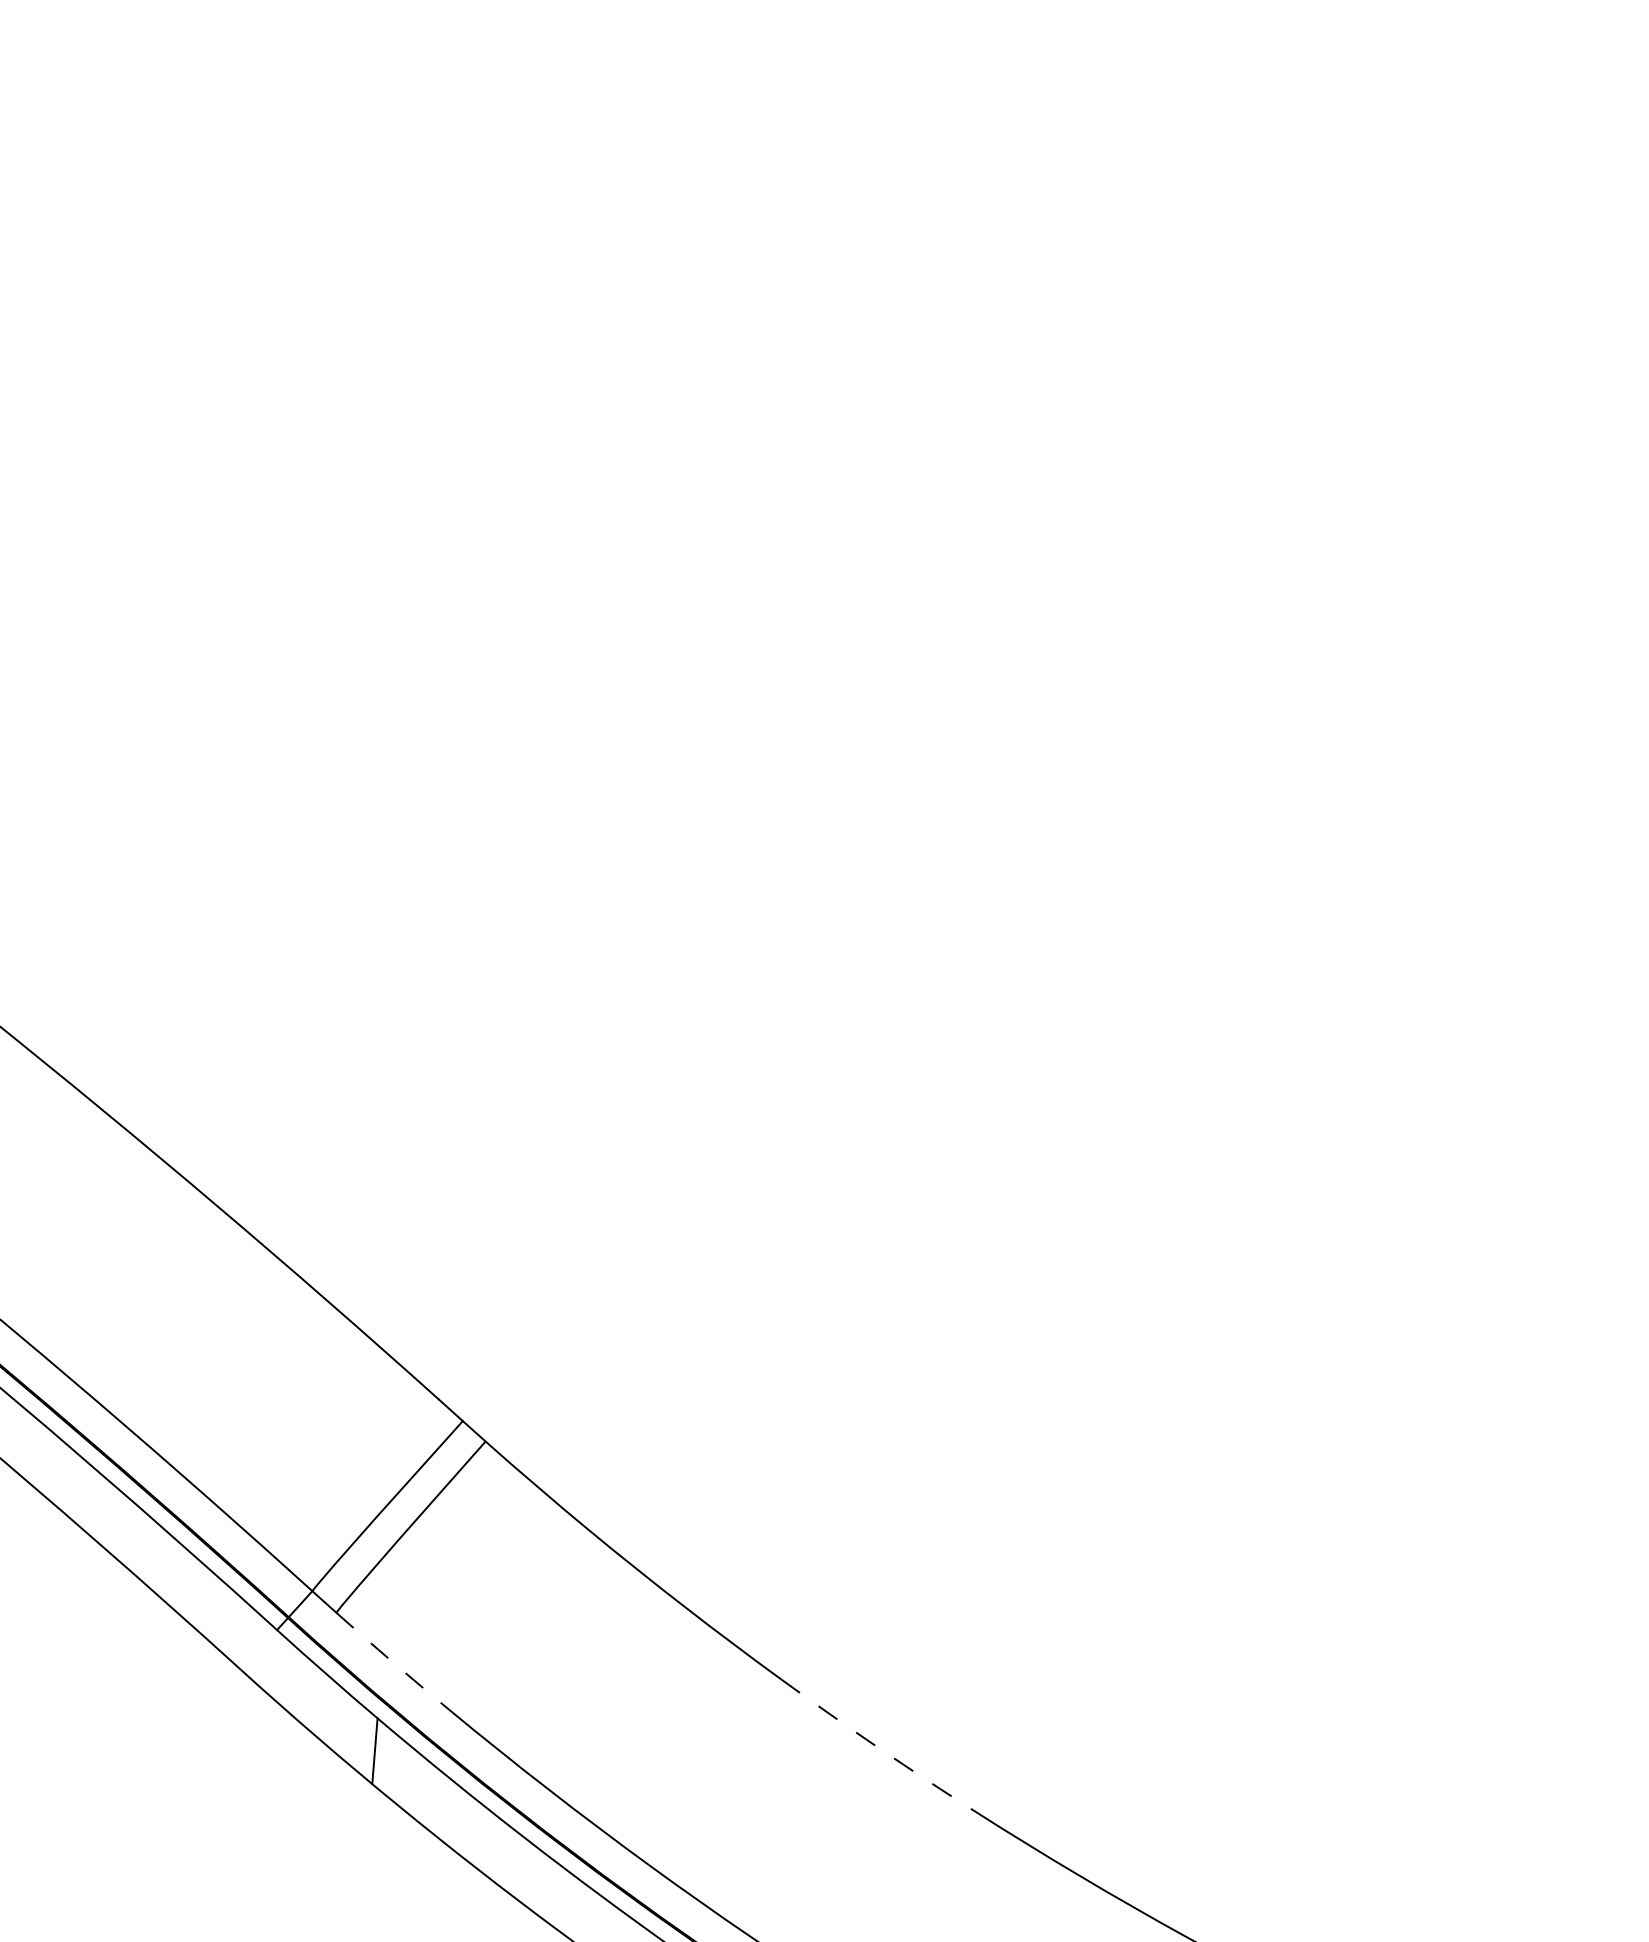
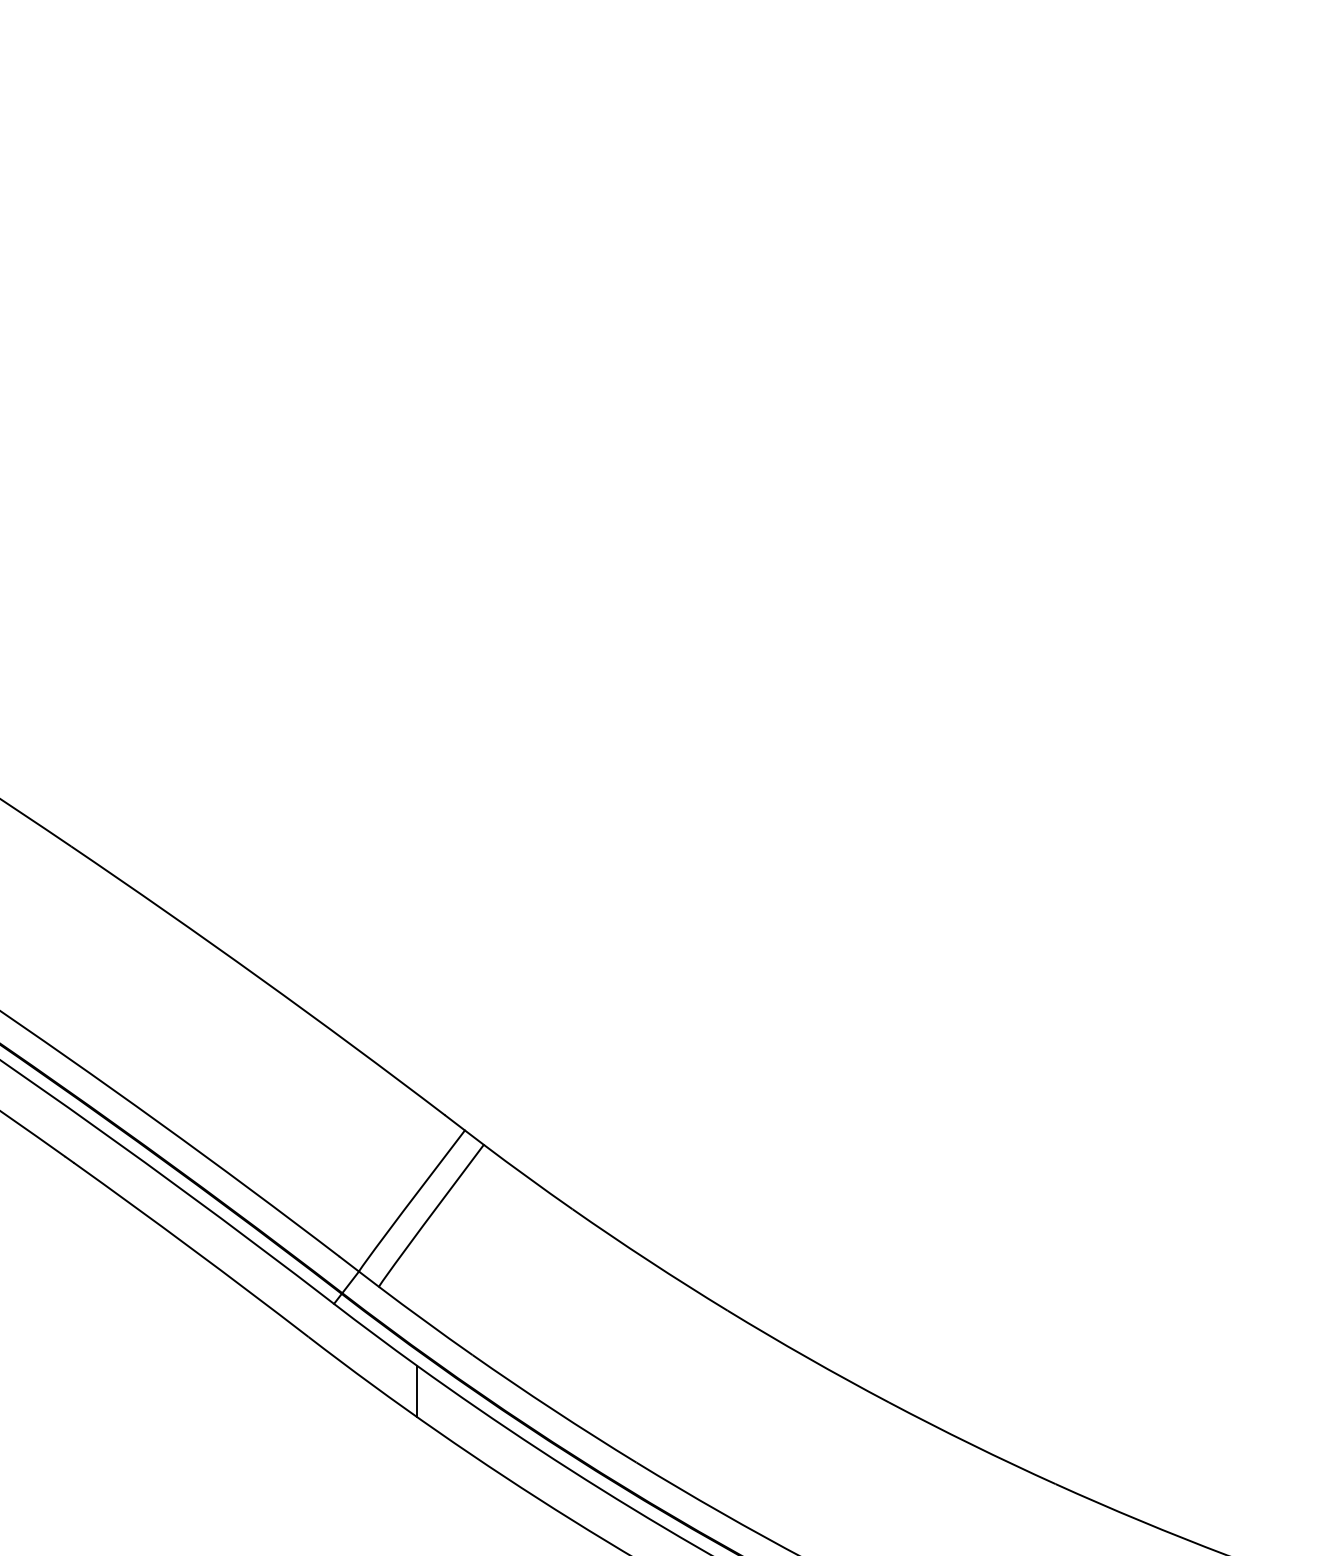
arc: (392, 1662) -> (425, 1321), dashed -> solid
arc: (878, 1747) -> (807, 1357), dashed -> solid

